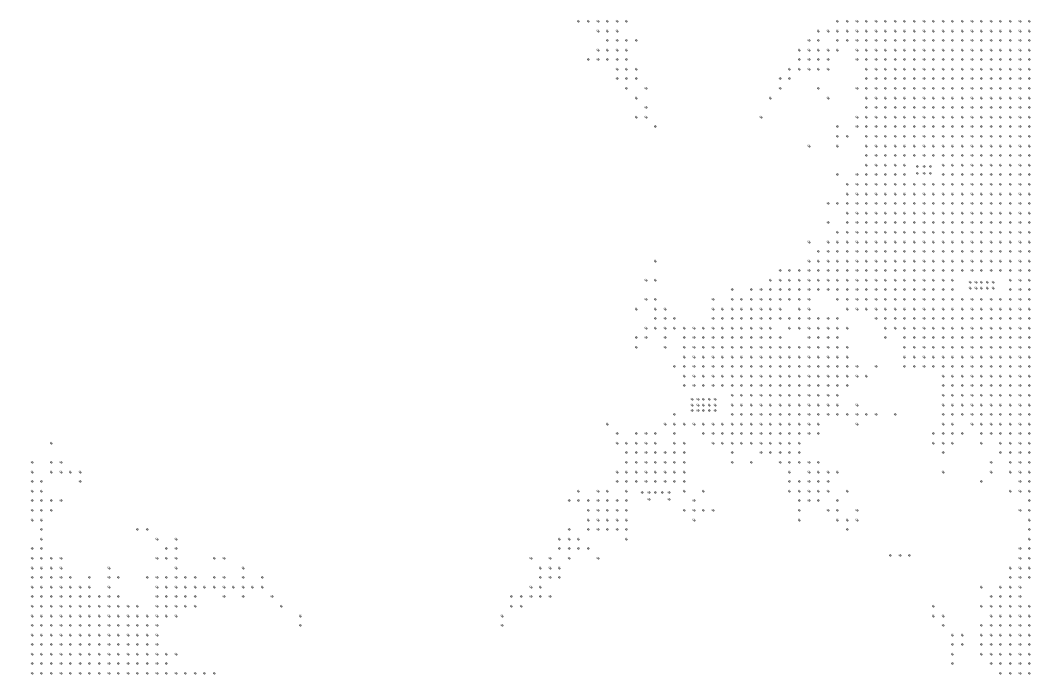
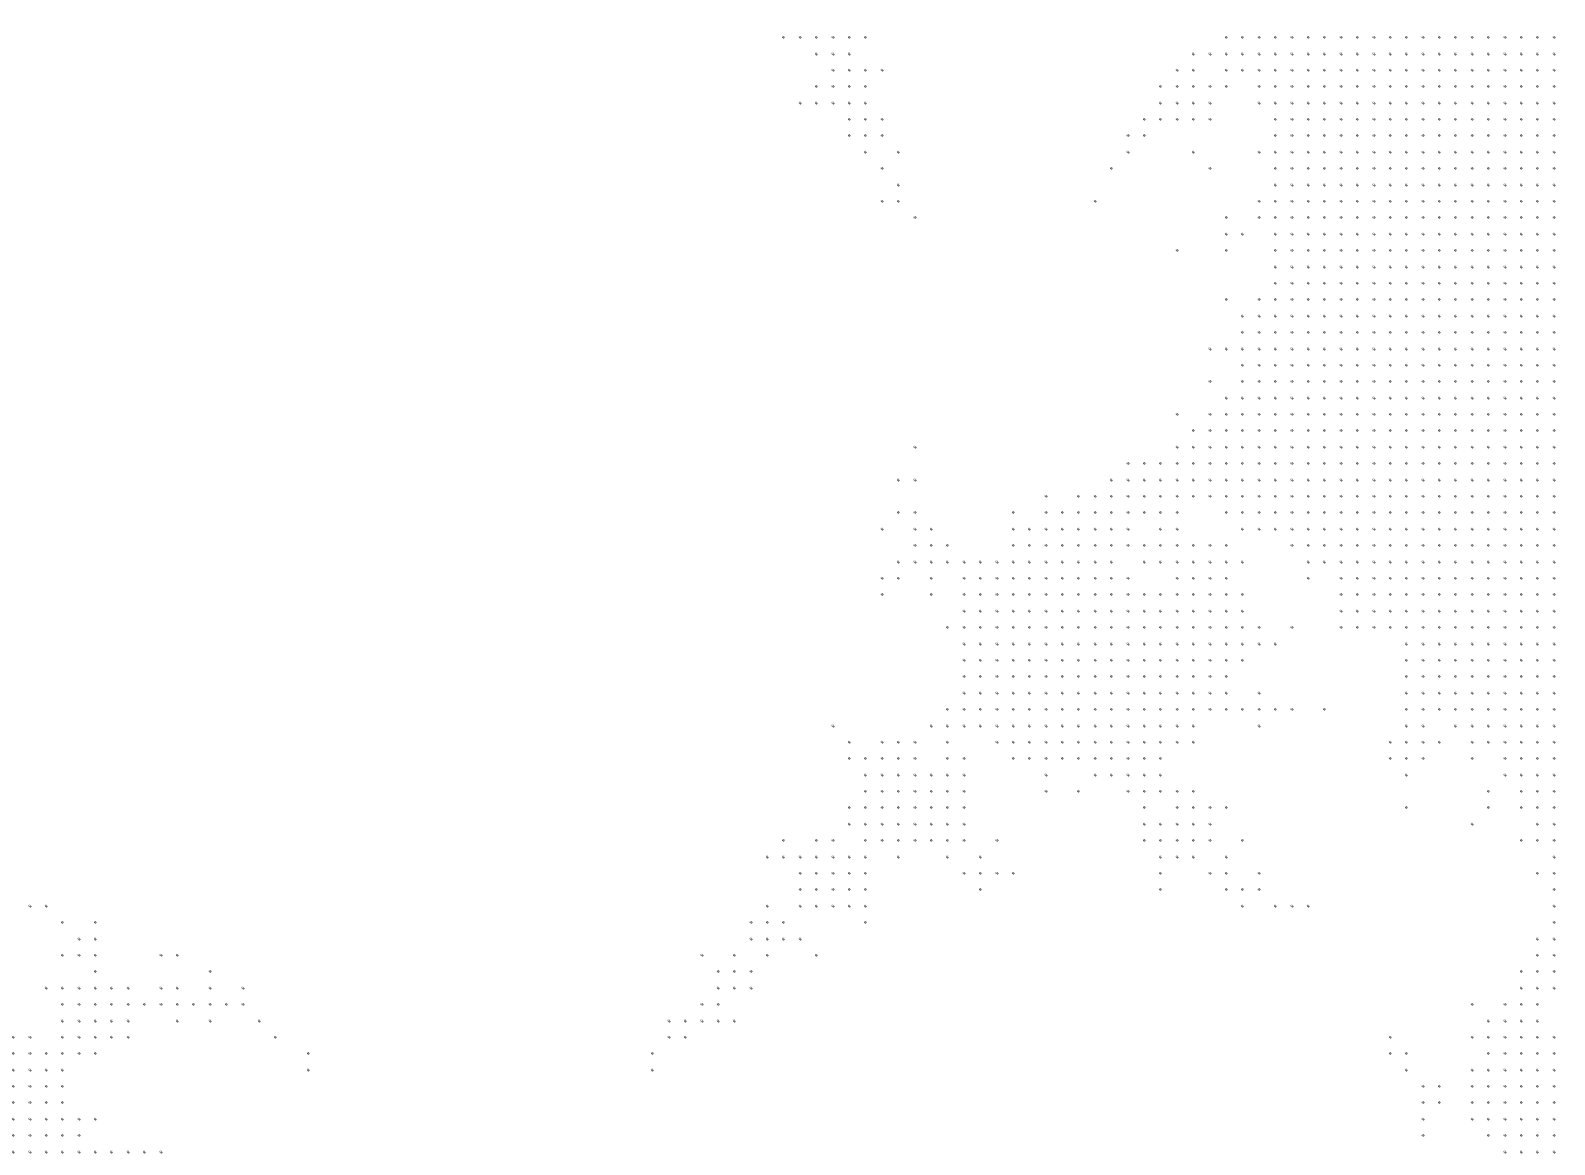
part: (923, 169) -> (1373, 291), size x1.43
part: (981, 284) -> (1472, 487), size x1.67
part: (703, 404) -> (997, 692), size x1.67
part: (655, 495) -> (915, 848), size x1.43
part: (899, 555) -> (1291, 906), moved

